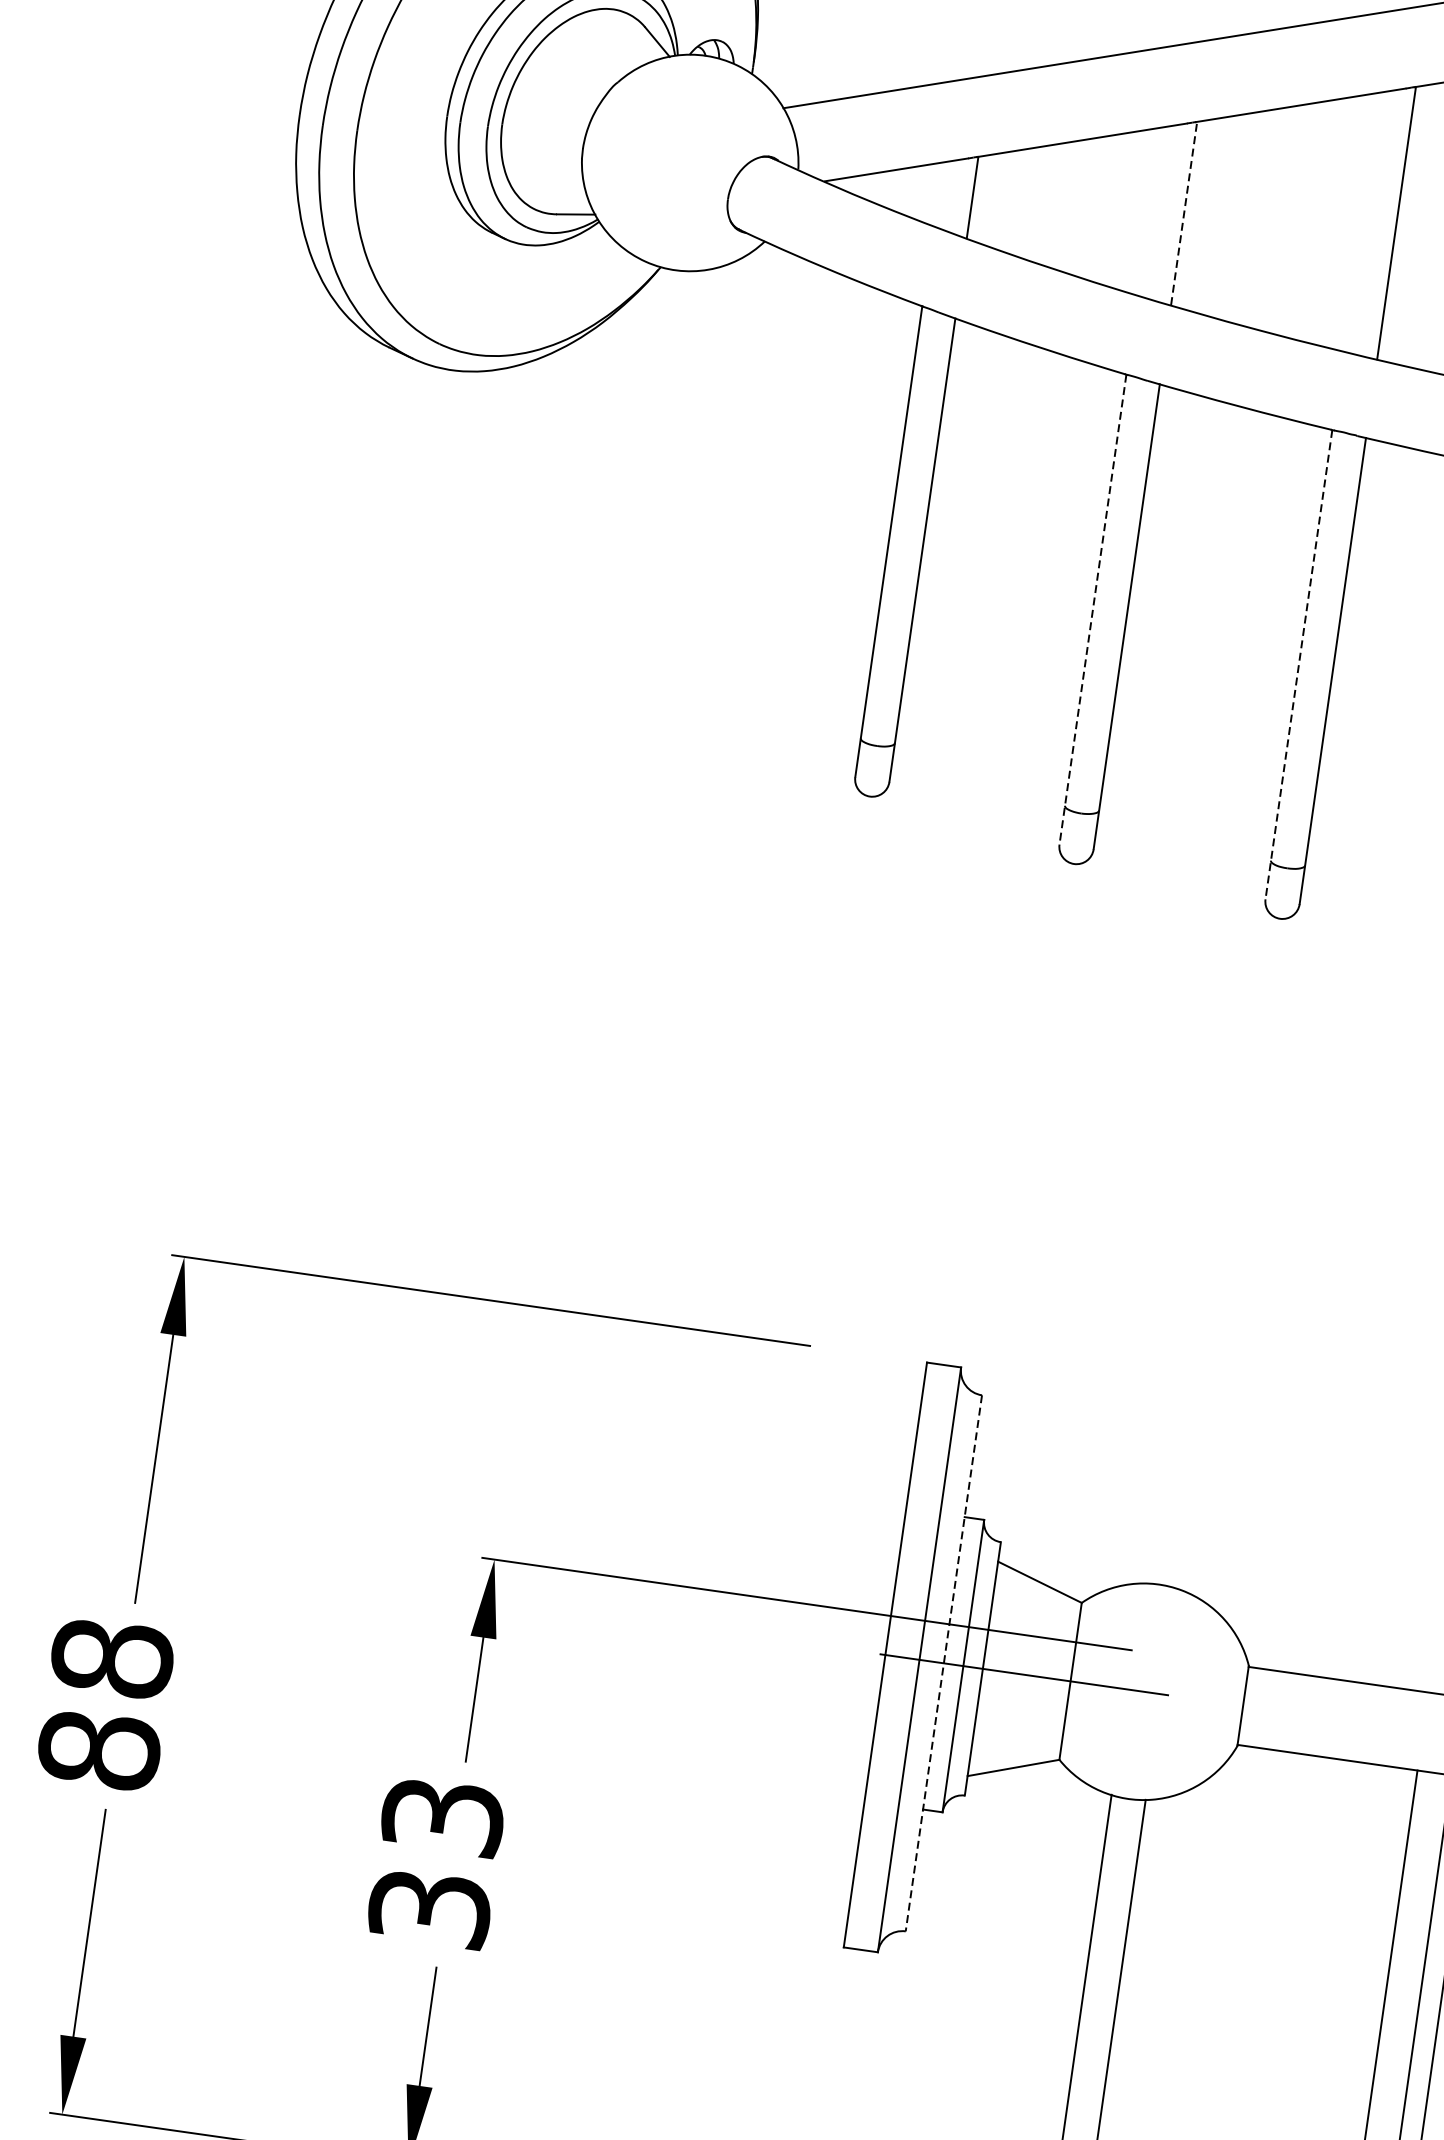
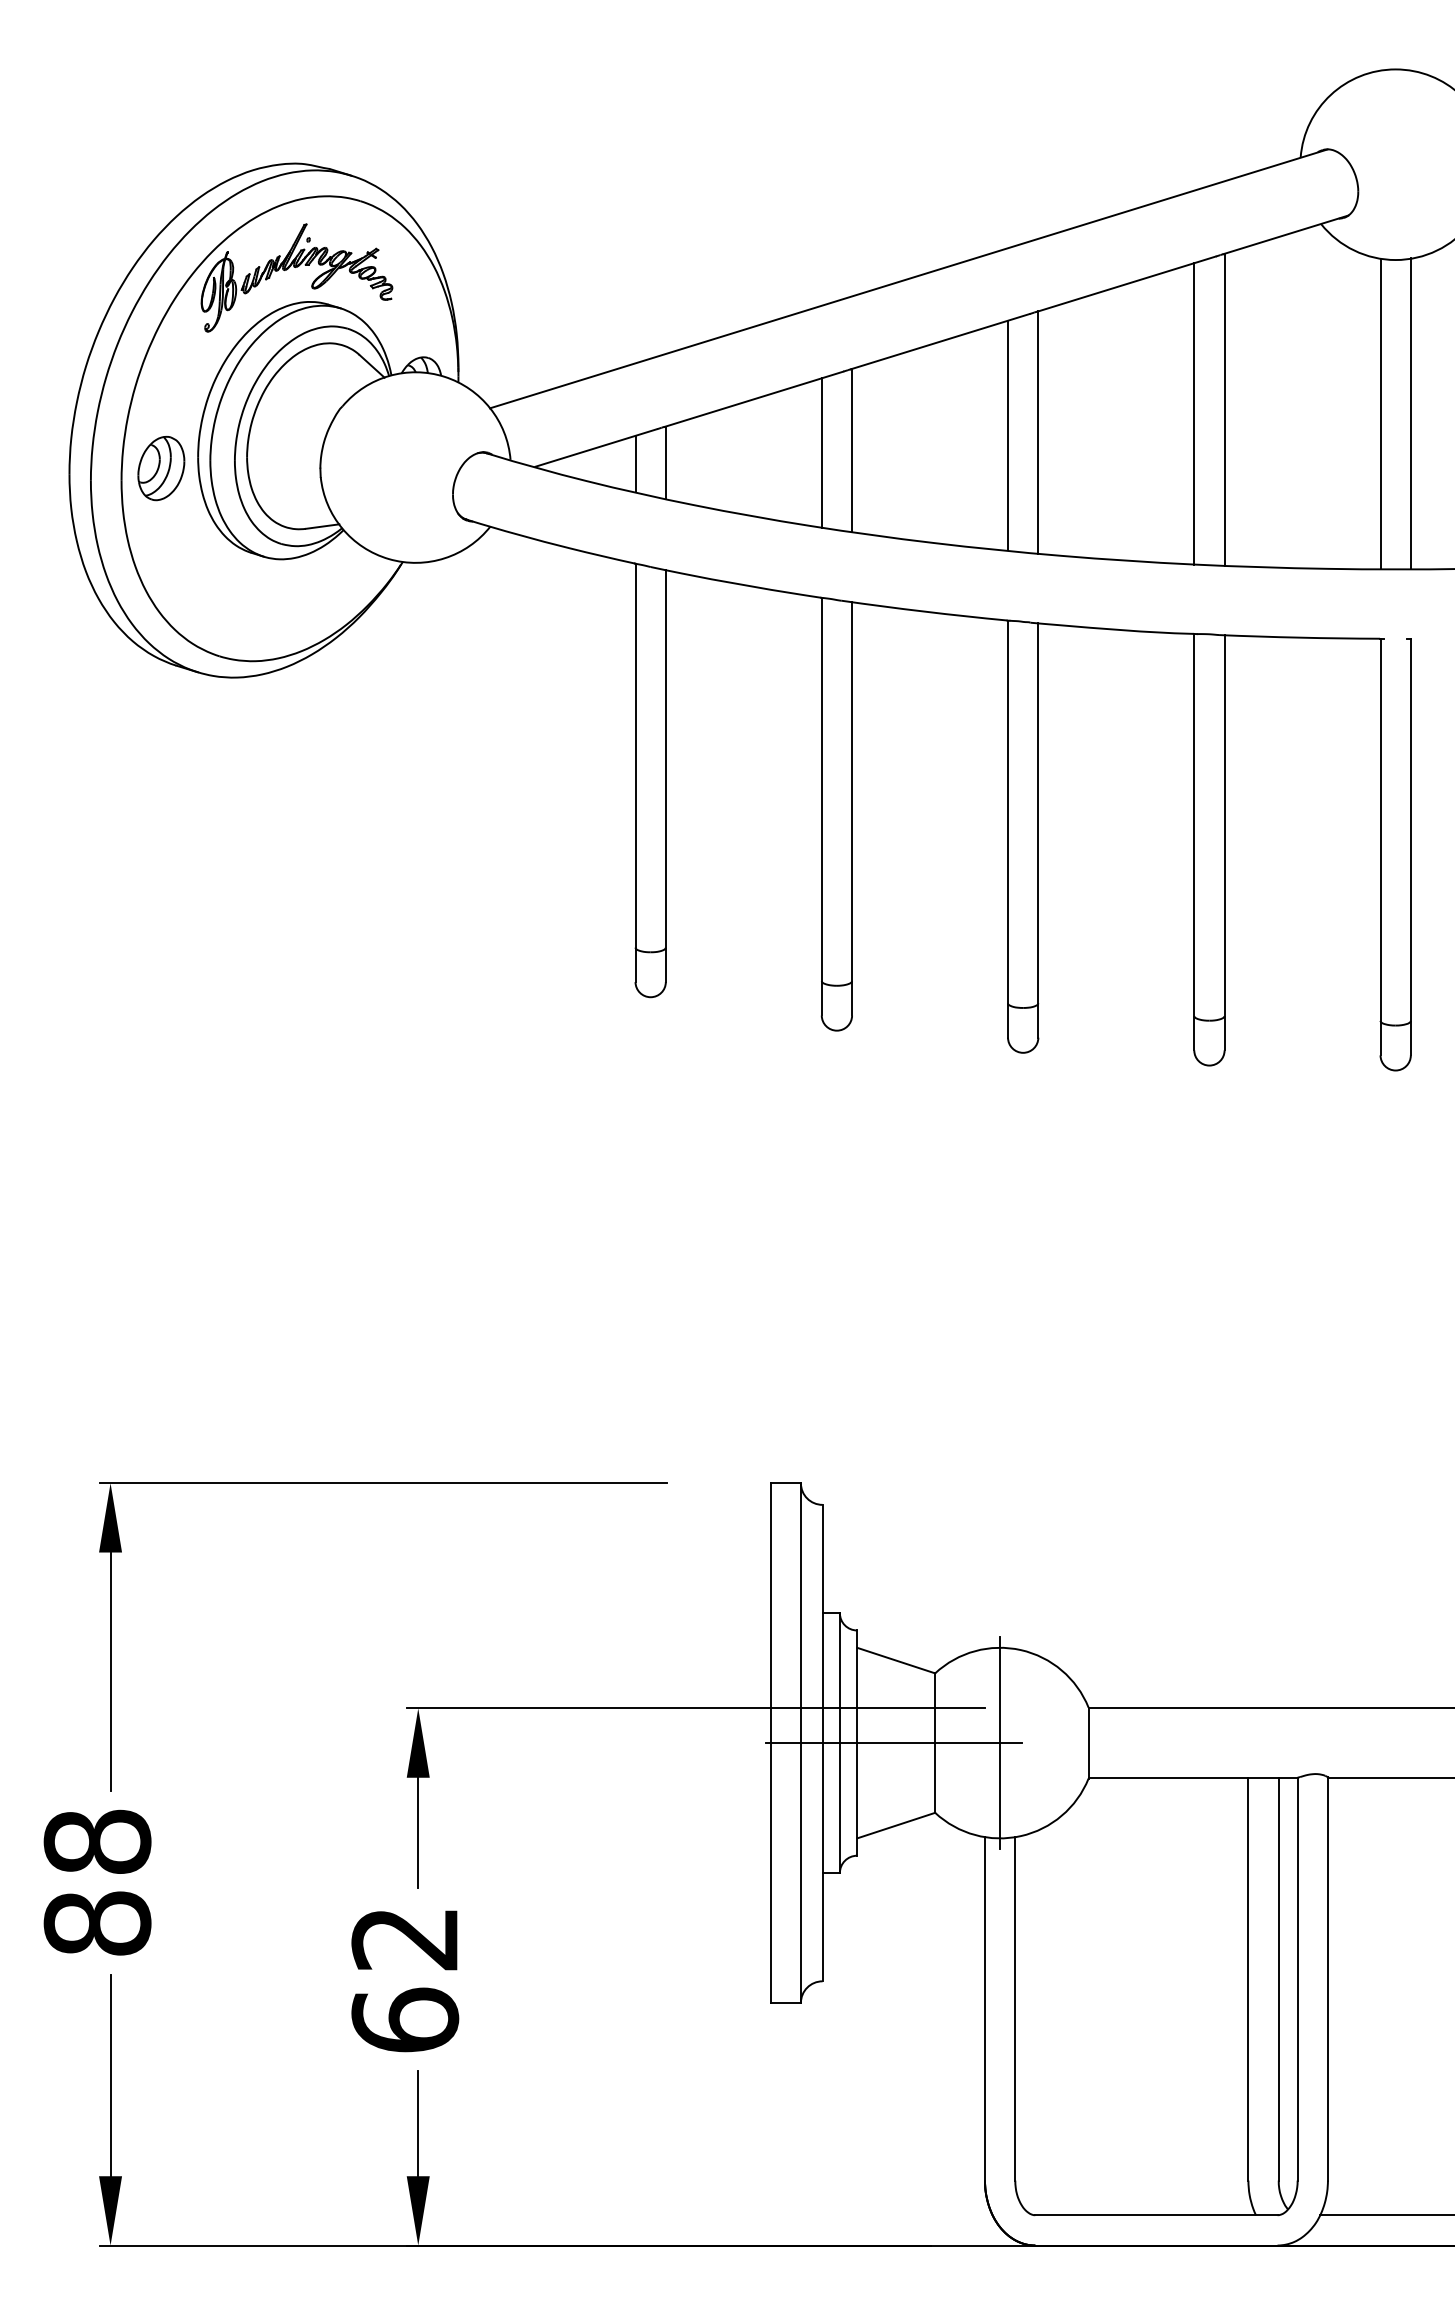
part: (404, 123) -> (161, 468), added
line: (938, 193) -> (635, 463), added
line: (1149, 211) -> (821, 452), added
line: (1184, 212) -> (852, 449), dashed -> solid
line: (1362, 221) -> (1008, 435), added
line: (1092, 609) -> (821, 806), dashed -> solid
line: (1299, 665) -> (1008, 829), dashed -> solid
line: (943, 1663) -> (822, 1743), dashed -> solid
line: (1144, 1691) -> (1000, 1742), added
text: (436, 1863) -> (405, 1980), 33 -> 62

